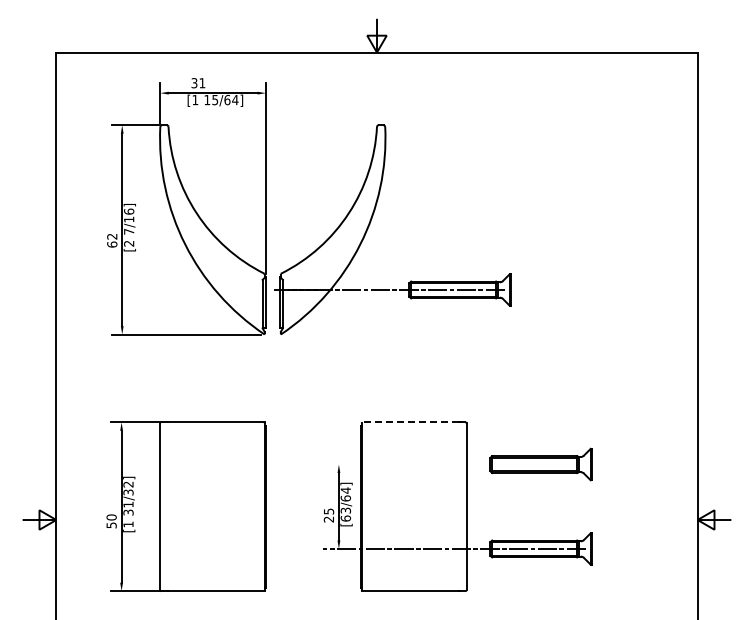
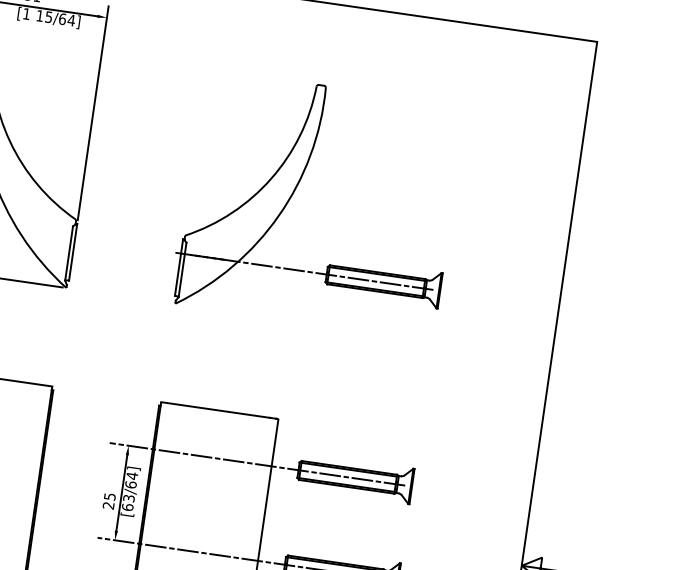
part: (371, 221) -> (295, 191), moved
line: (410, 422) -> (215, 410), dashed -> solid
line: (453, 464) -> (257, 464), added

